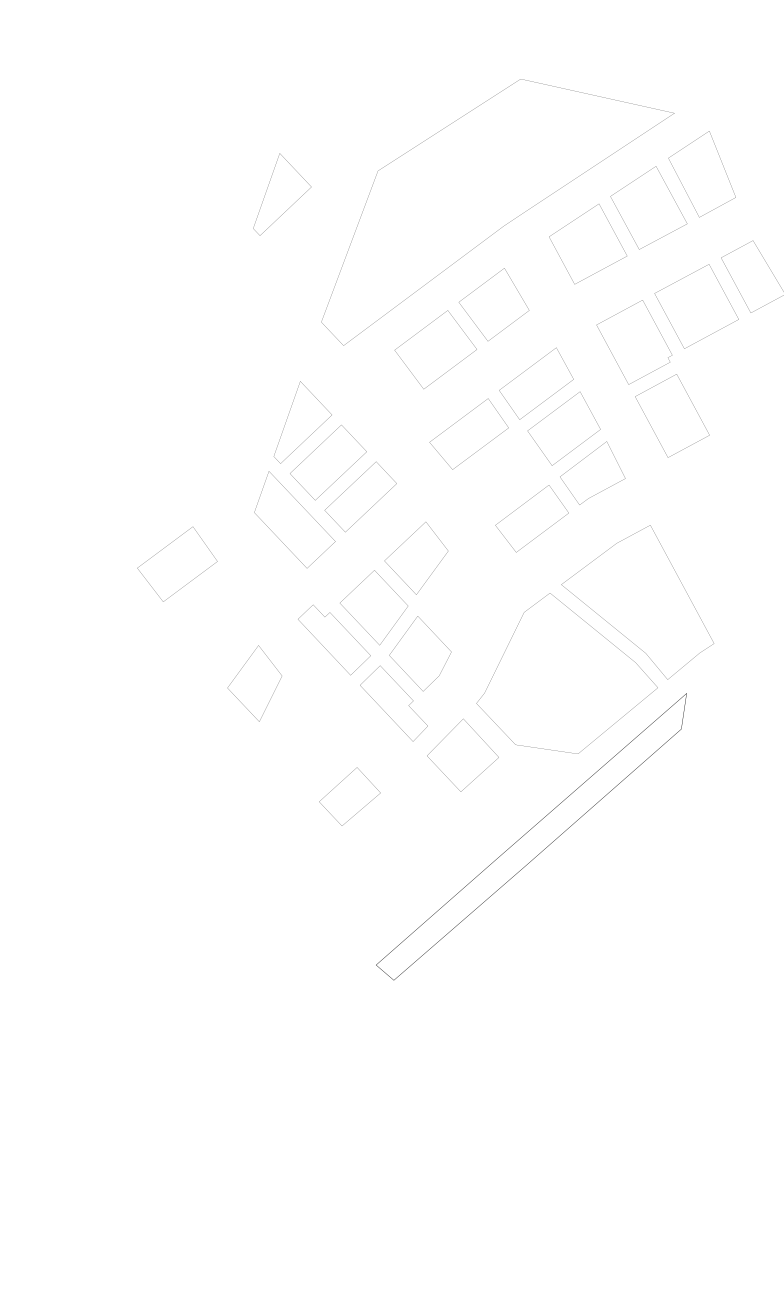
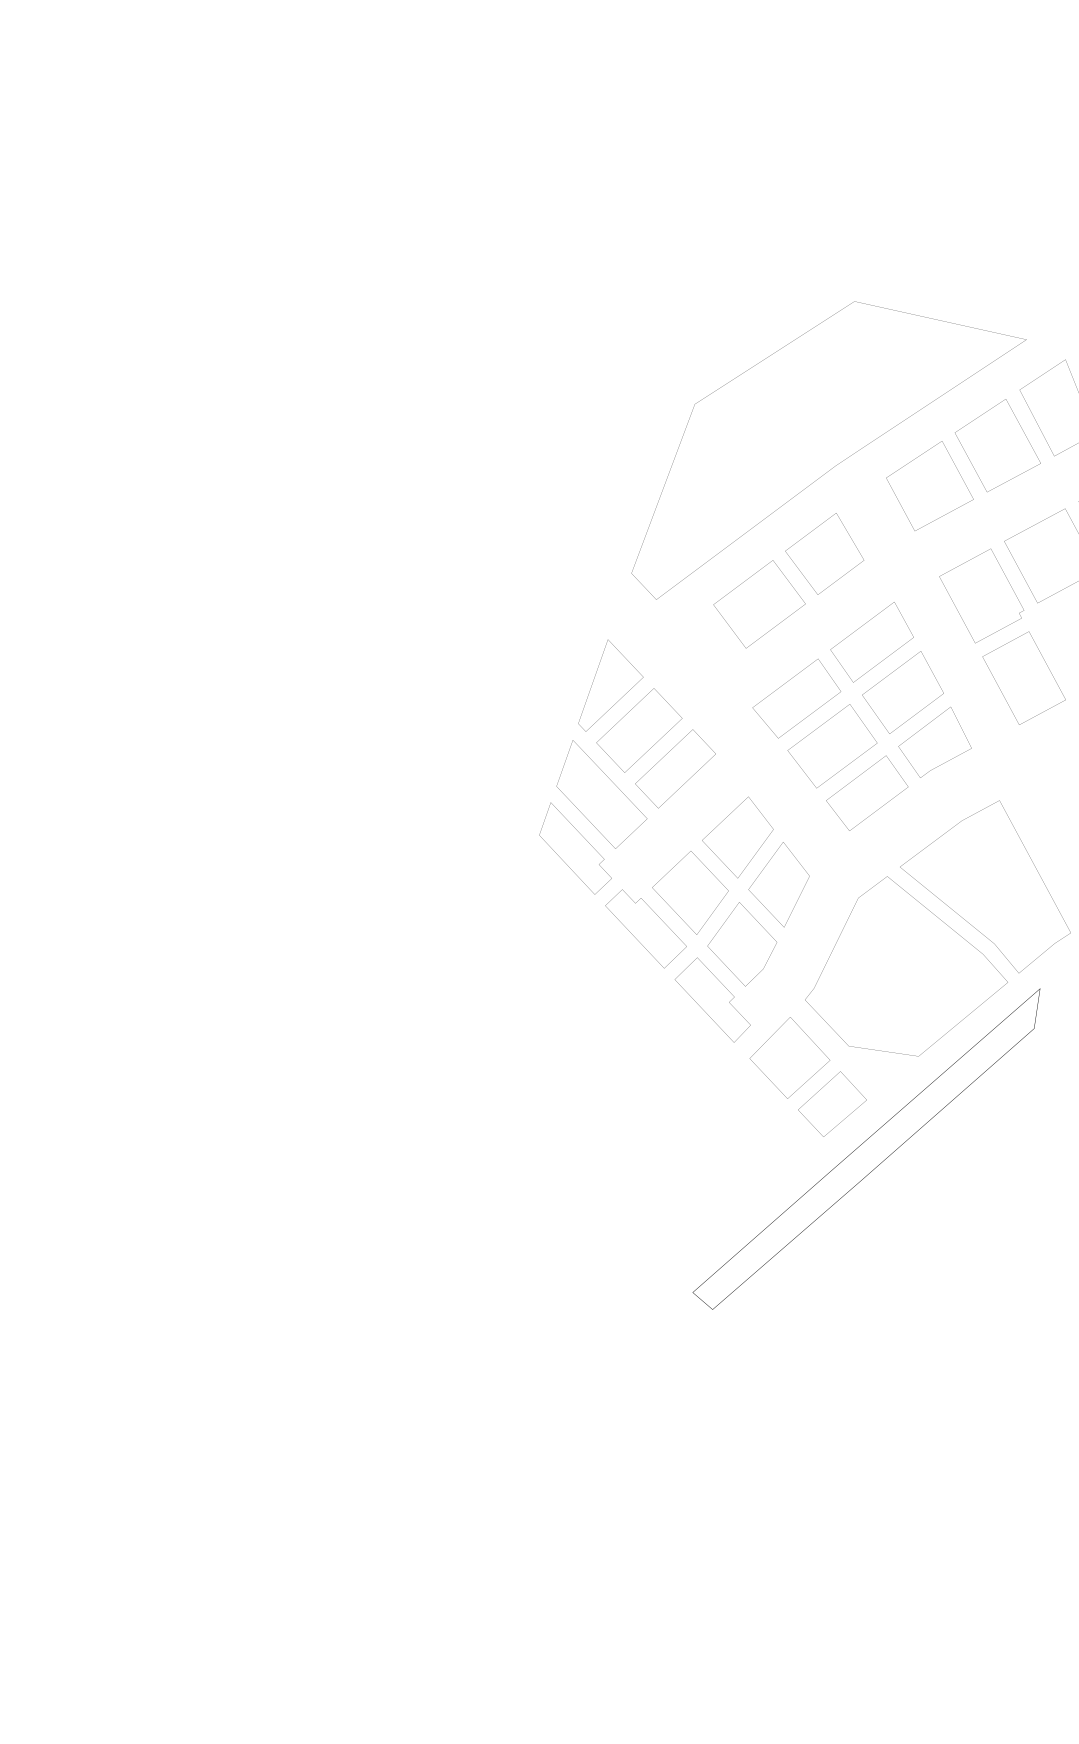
part: (290, 206) -> (597, 443), removed
part: (166, 546) -> (820, 726), moved
part: (279, 559) -> (584, 838), added
part: (239, 672) -> (761, 872), moved
part: (349, 796) -> (832, 1103), moved

